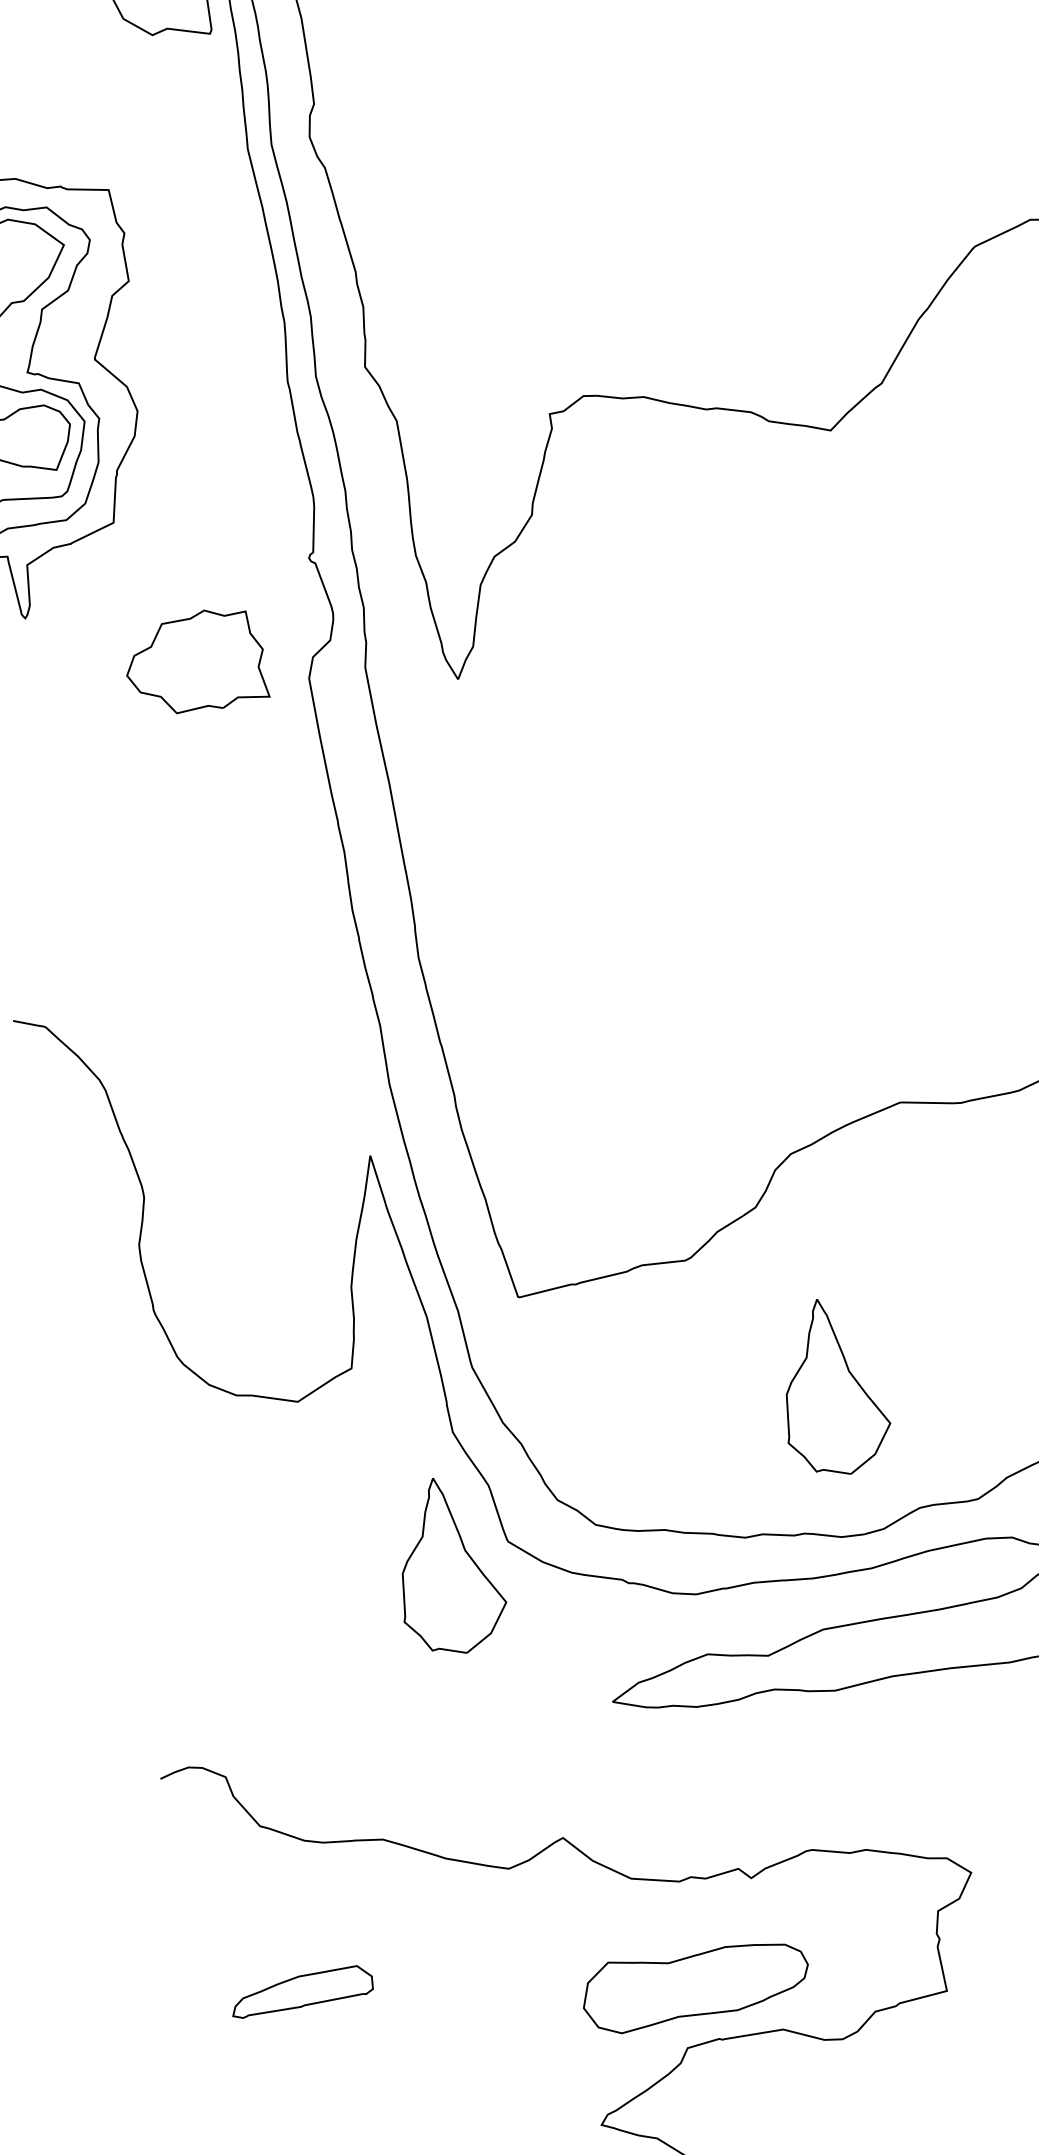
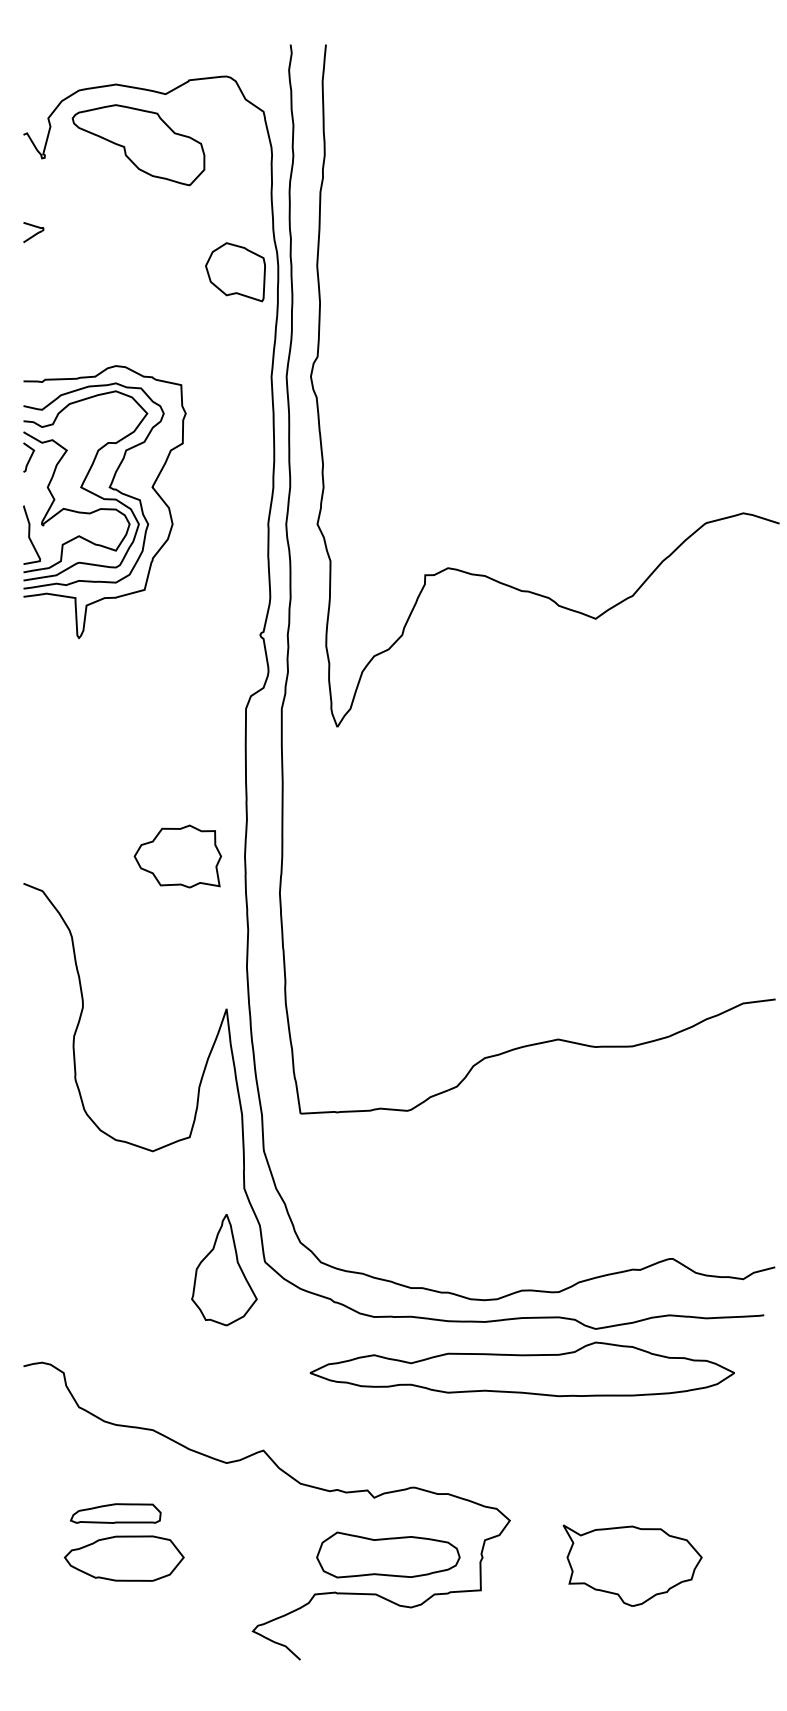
part: (194, 662) -> (177, 856), moved
part: (830, 1388) -> (481, 1206), removed
part: (695, 1981) -> (388, 1554), moved
part: (301, 1991) -> (115, 1513), moved
part: (377, 2049) -> (124, 1558), added

